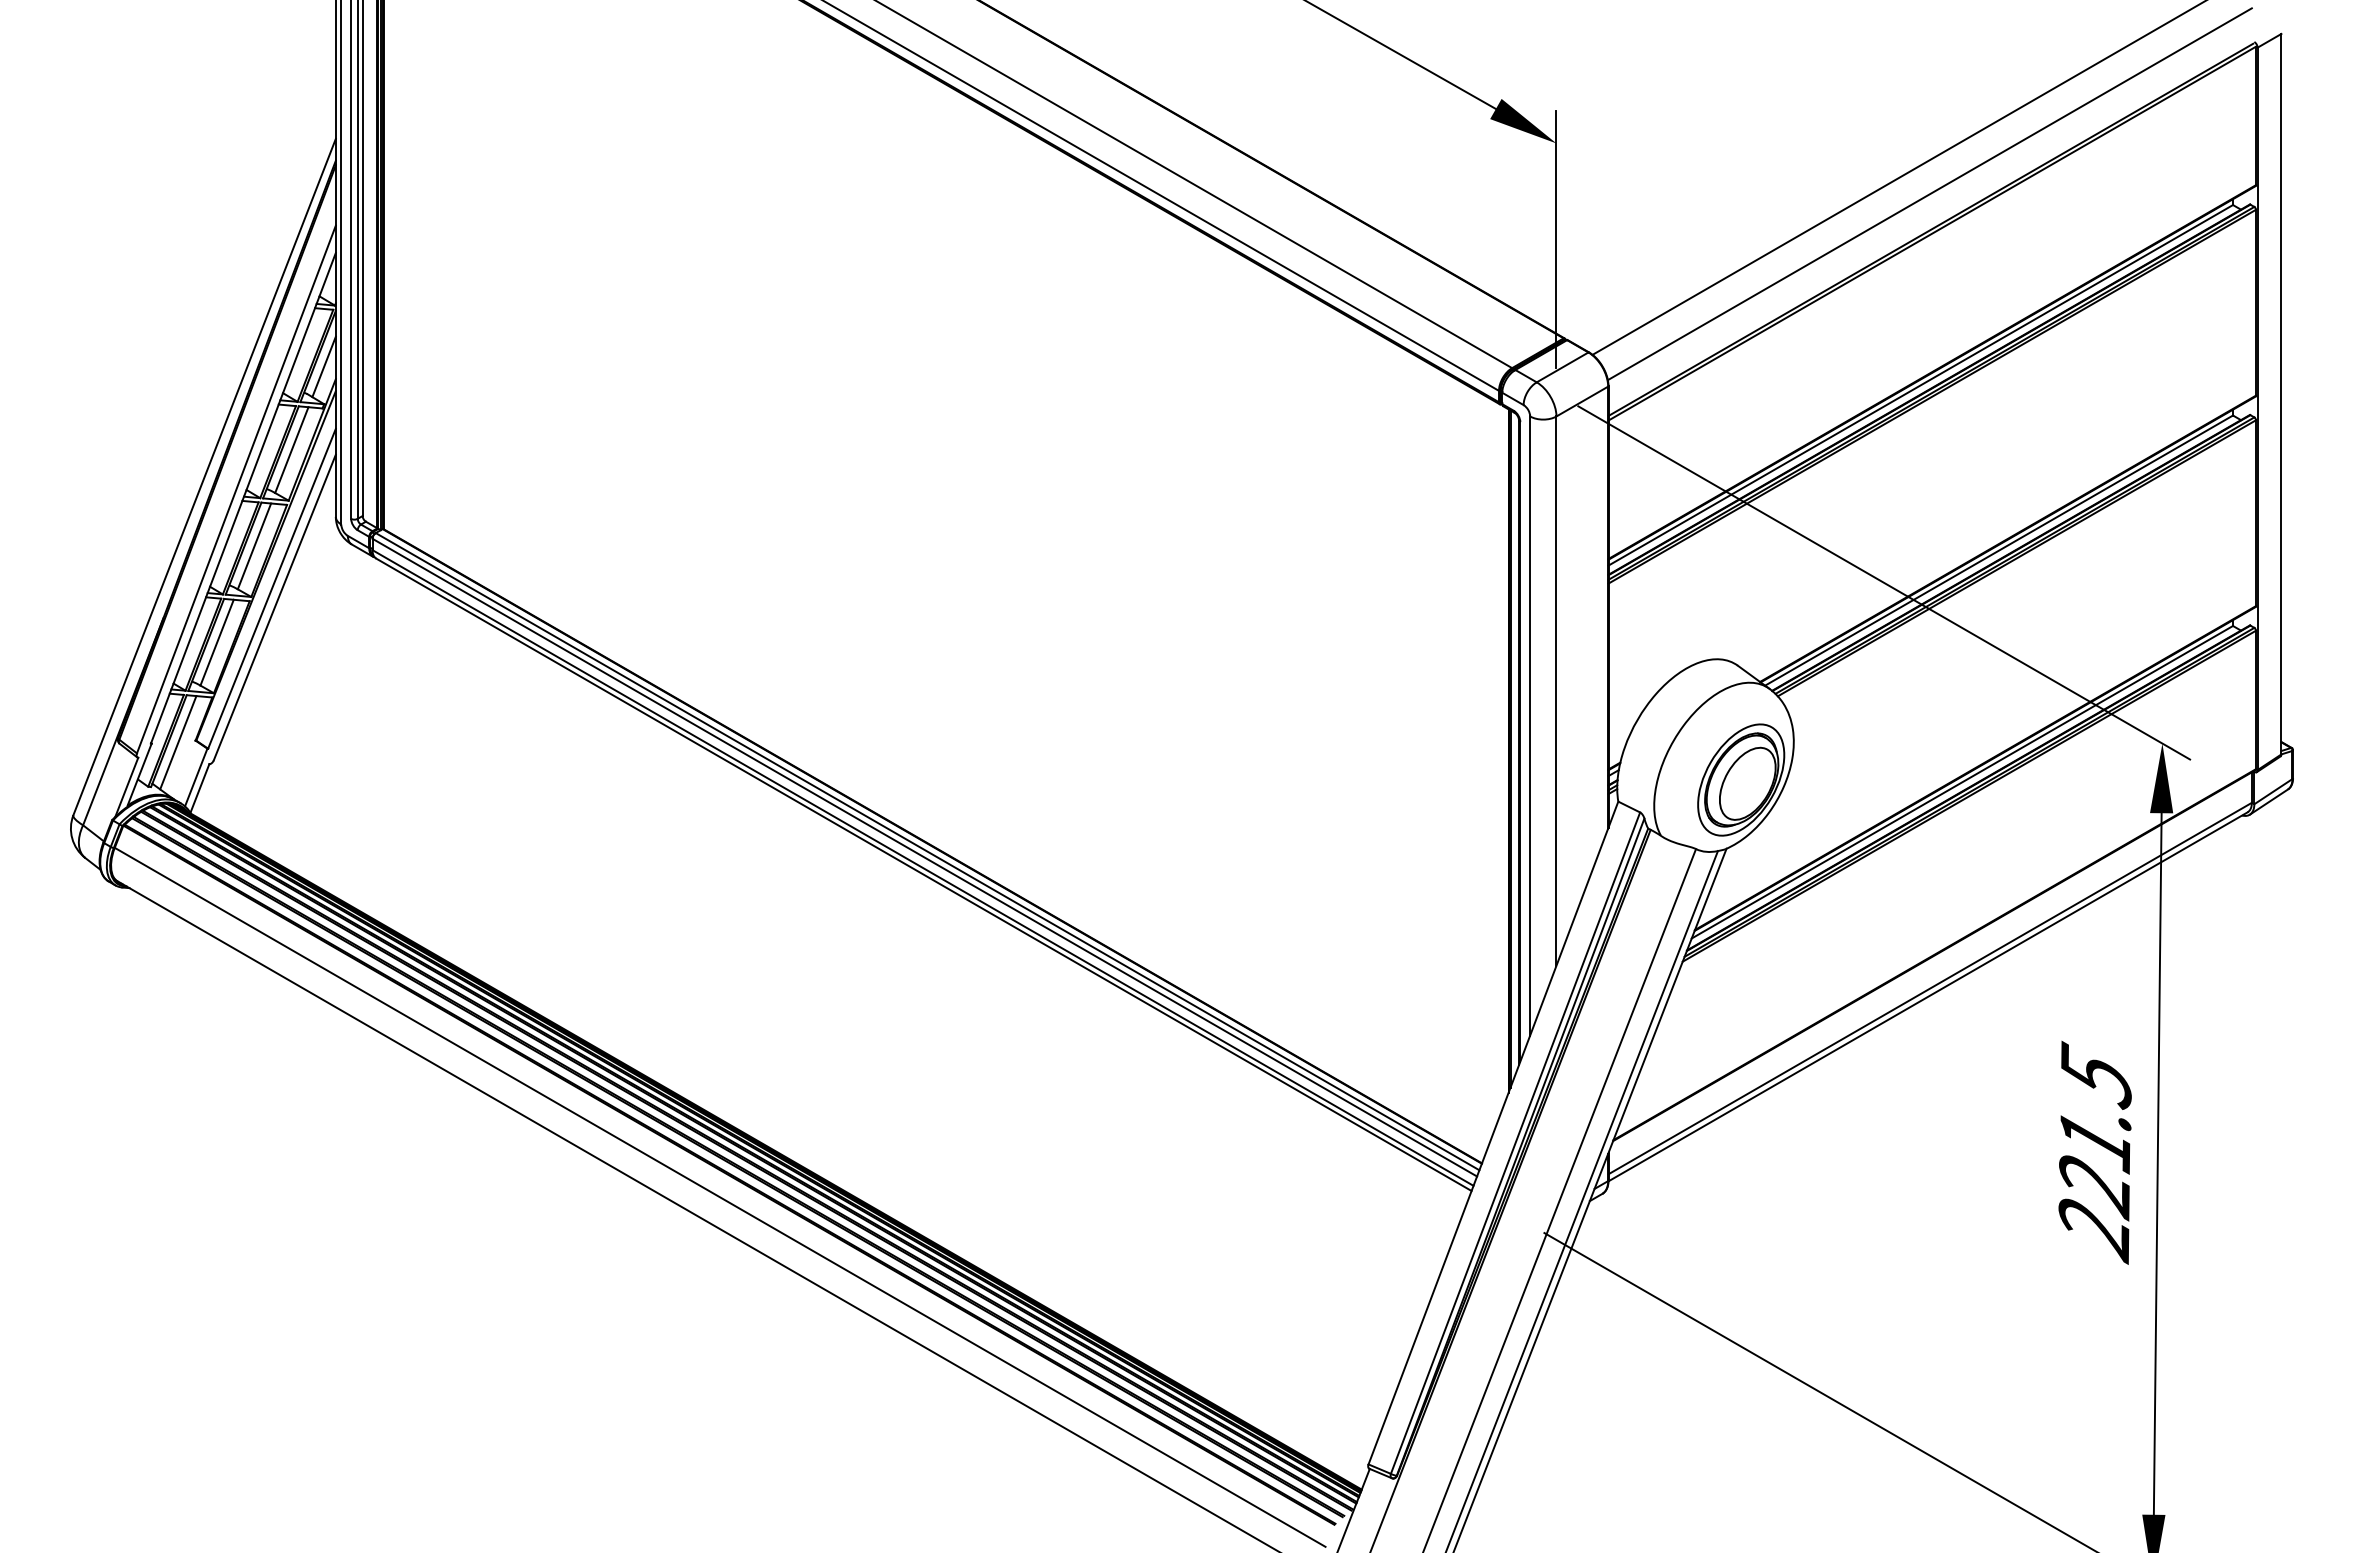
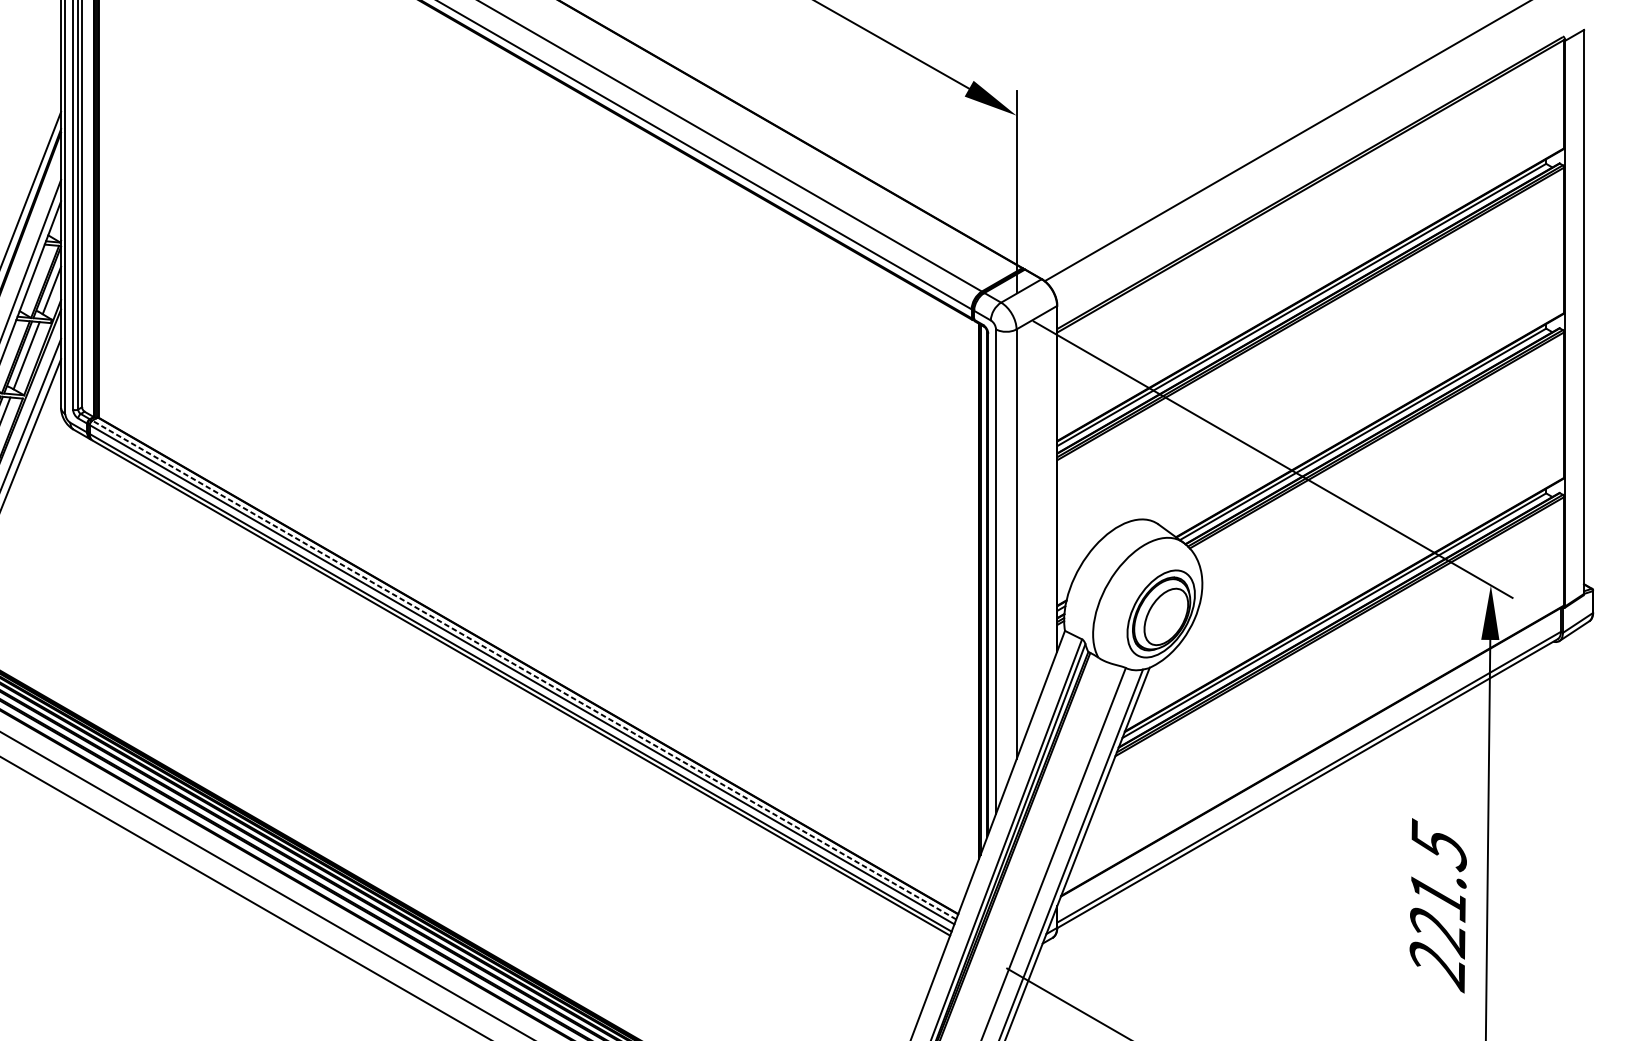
line: (1929, 194) -> (1308, 155), removed
line: (927, 851) -> (524, 669), solid -> dashed

